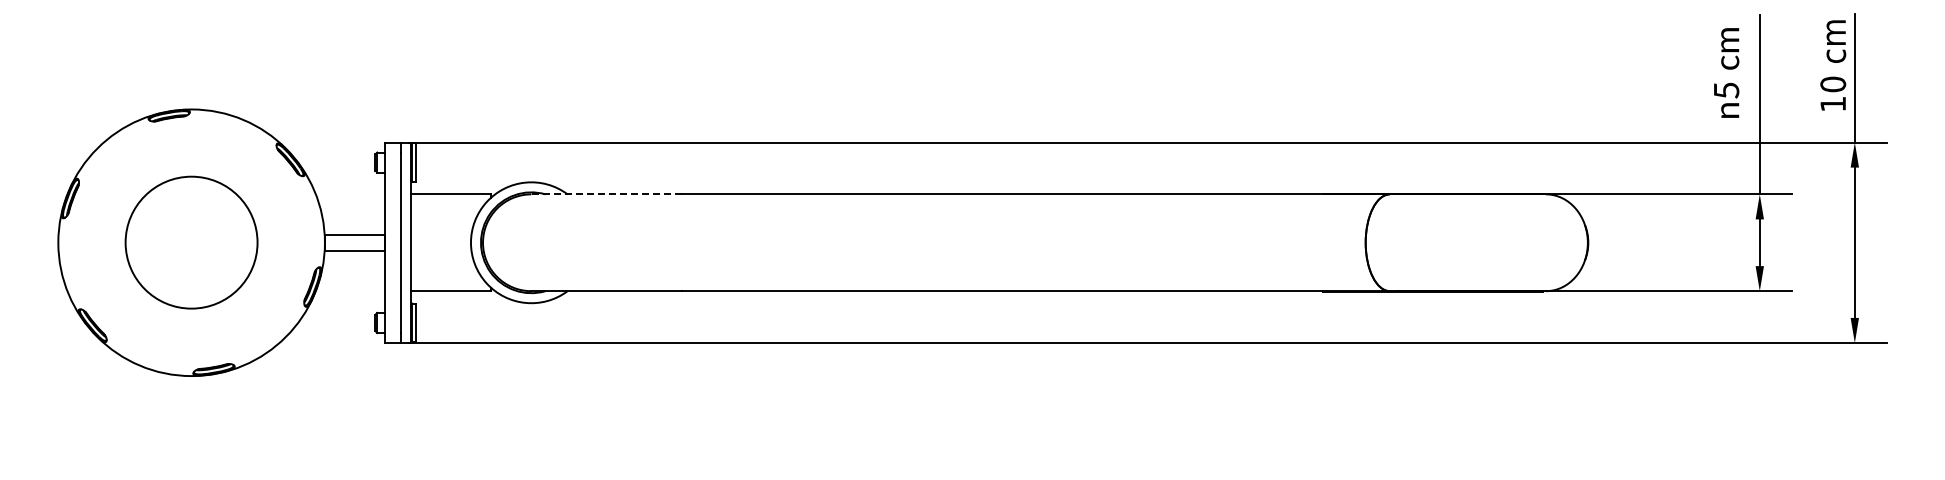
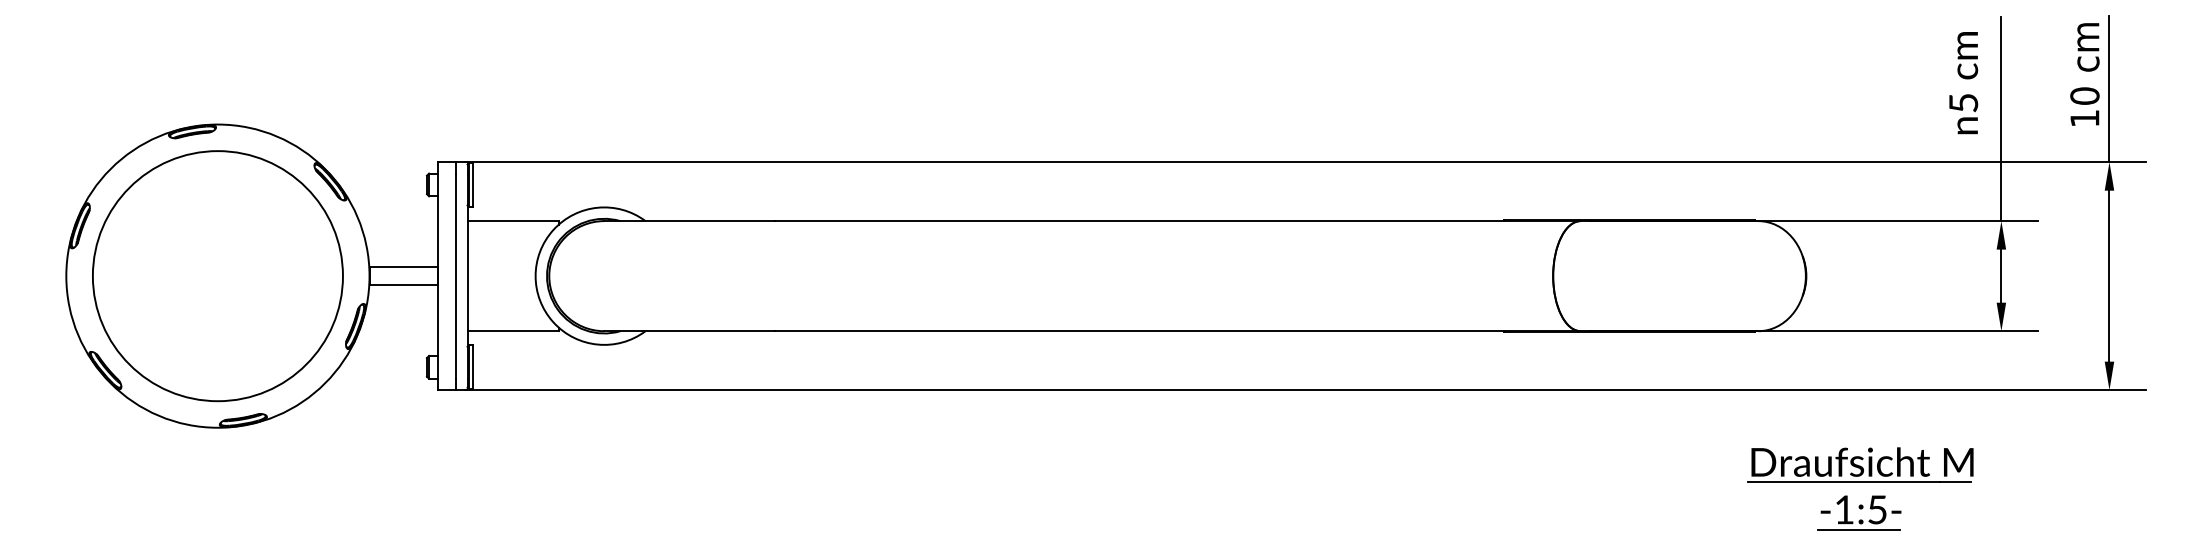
line: (606, 194) -> (689, 221), dashed -> solid
circle: (191, 242) -> (217, 275), size x1.67
part: (1635, 429) -> (1860, 488), added

